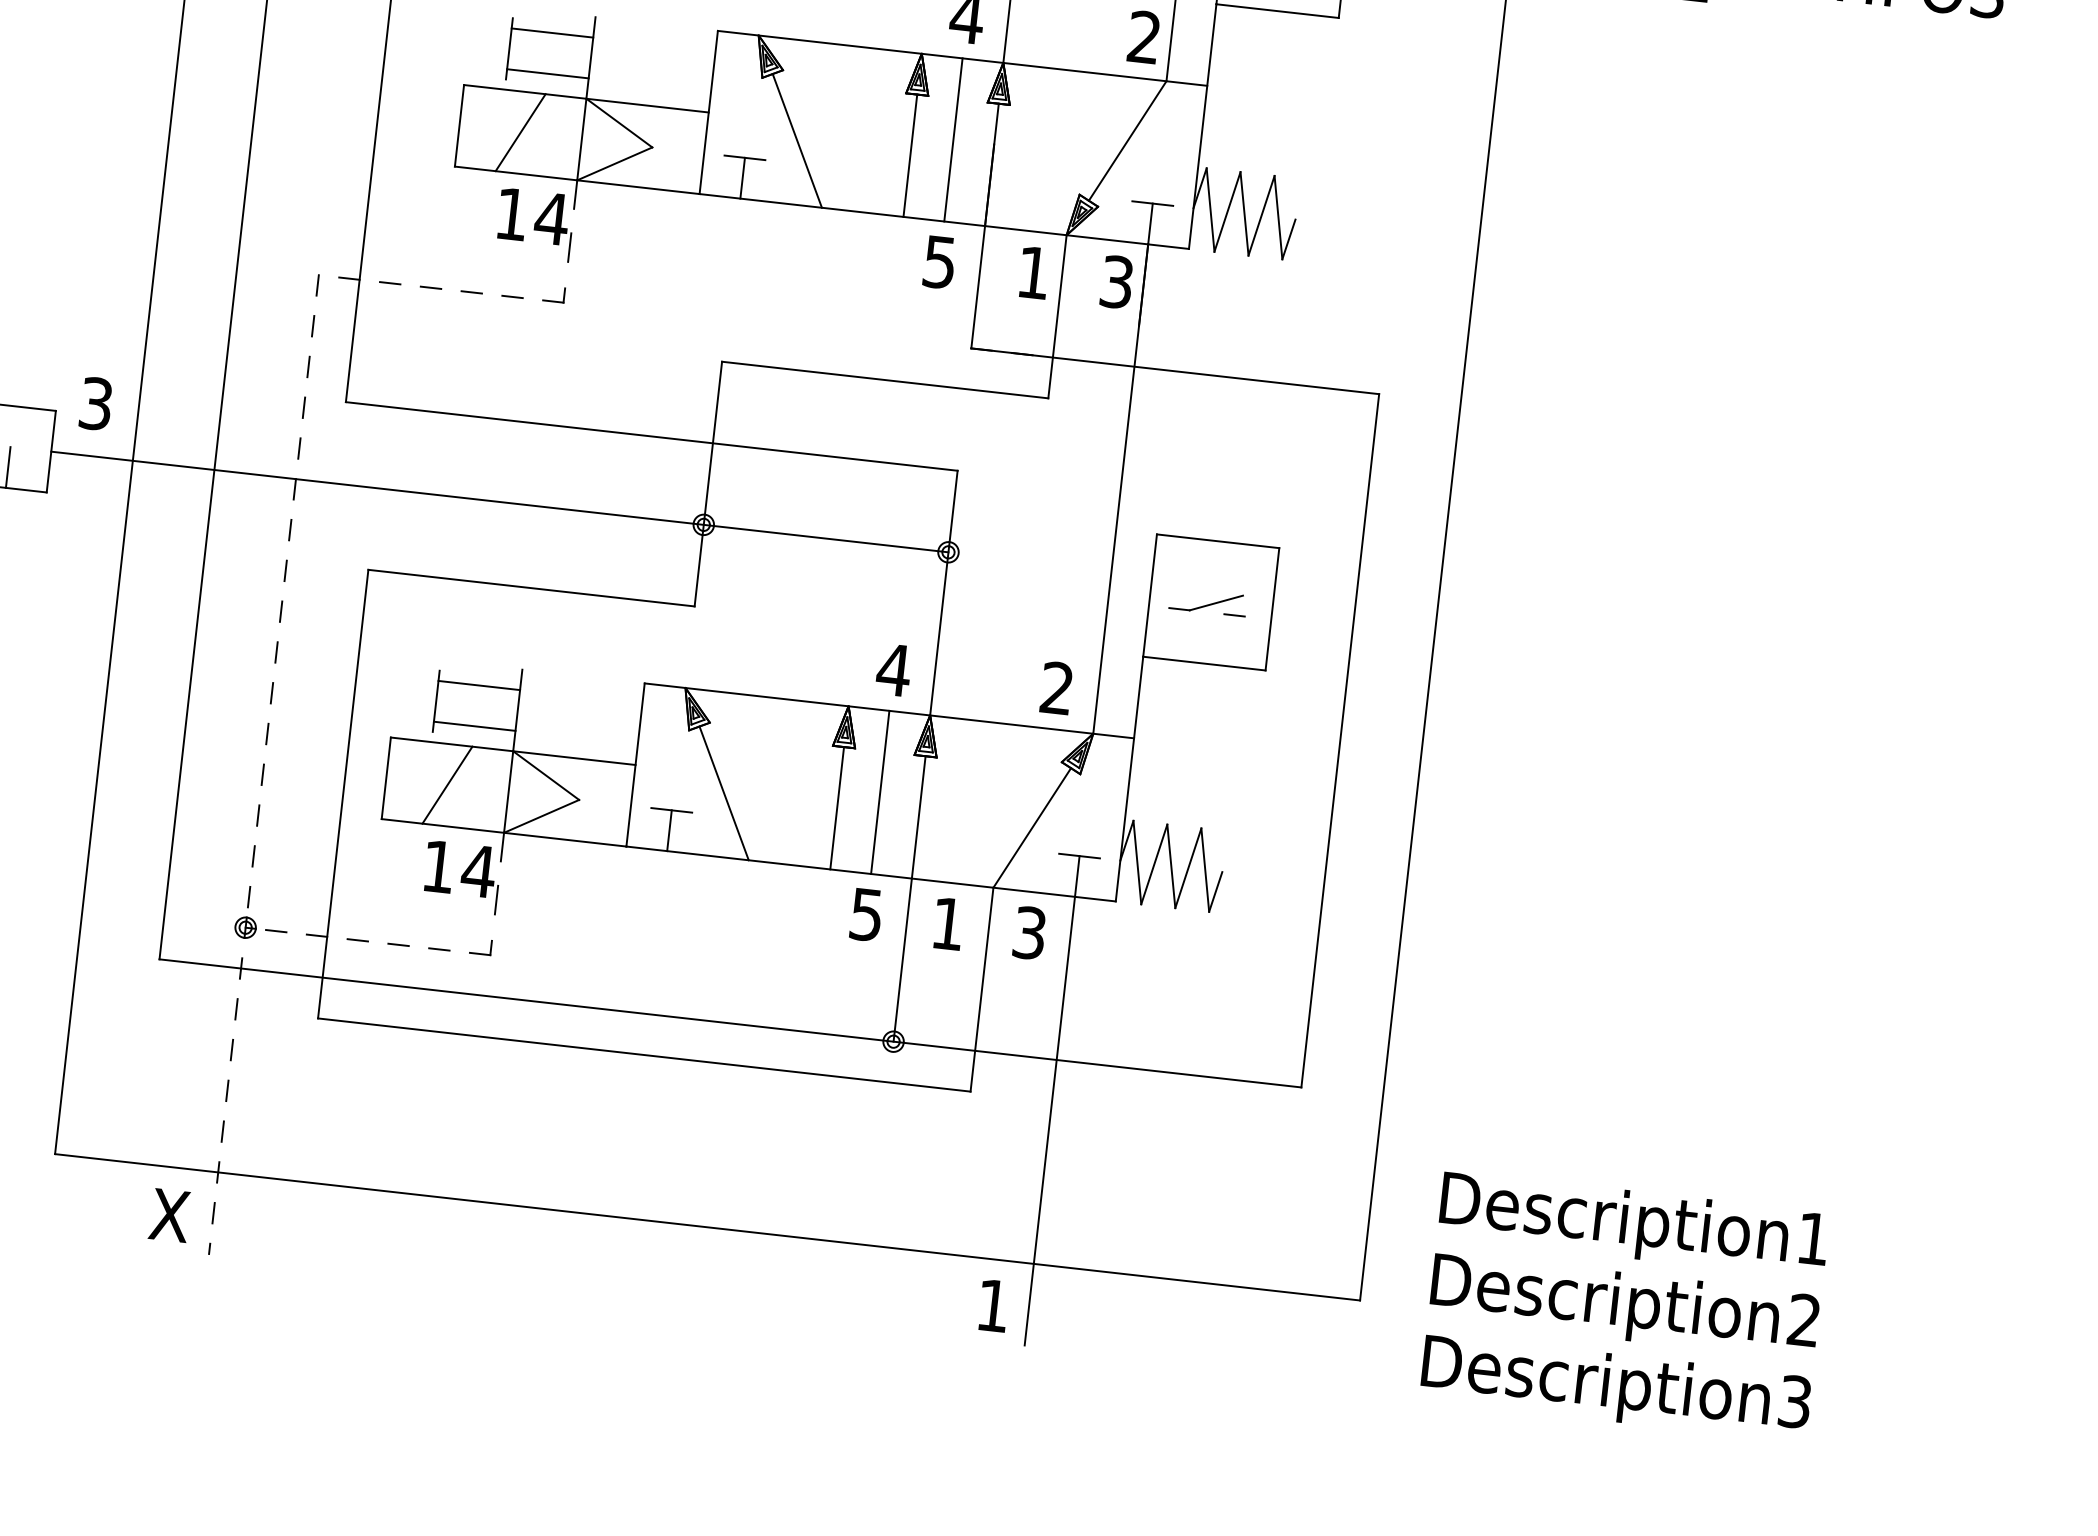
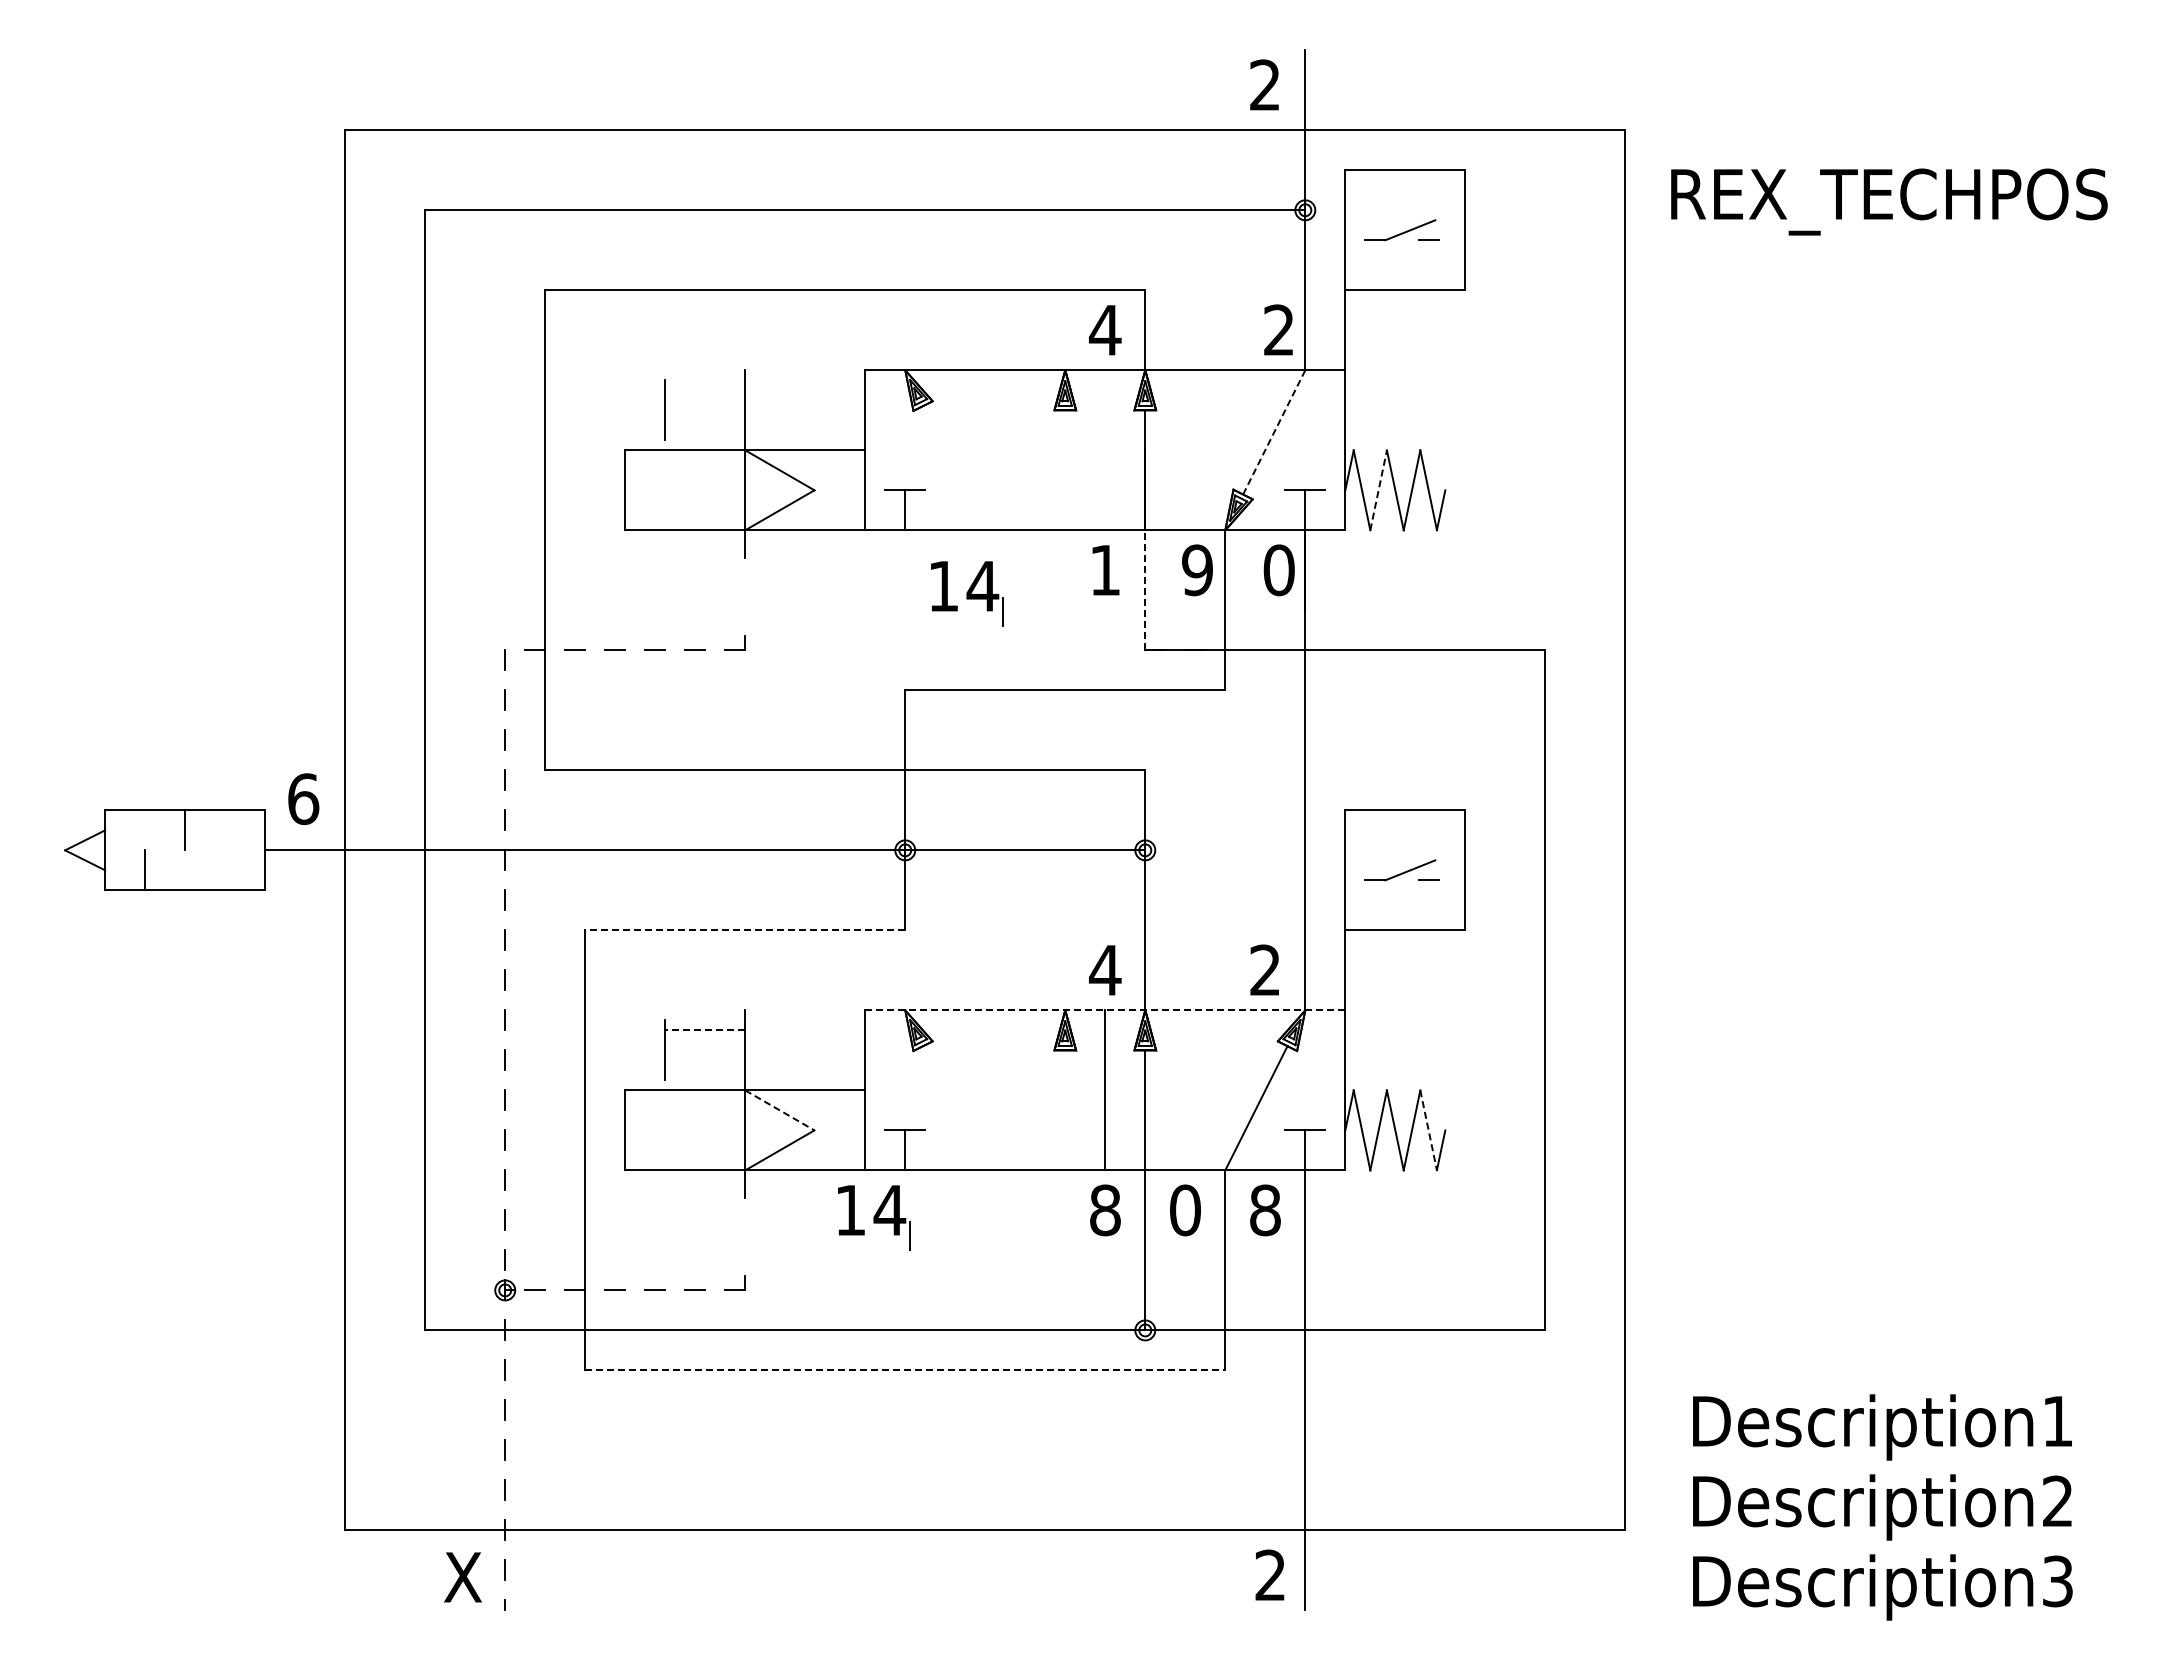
line: (552, 33) -> (705, 390), removed
line: (548, 74) -> (705, 430), removed
line: (520, 132) -> (685, 490), removed
line: (953, 140) -> (1105, 450), removed
line: (797, 141) -> (954, 468), removed
line: (1127, 141) -> (1274, 432), solid -> dashed
line: (910, 155) -> (1065, 470), removed
line: (1227, 212) -> (1378, 490), solid -> dashed
part: (535, 224) -> (967, 593), moved
text: (938, 262) -> (1104, 570), 5 -> 1
text: (1033, 272) -> (1197, 570), 1 -> 9
text: (1116, 282) -> (1278, 570), 3 -> 0
line: (978, 286) -> (1145, 589), solid -> dashed
text: (96, 404) -> (303, 799), 3 -> 6
line: (8, 467) -> (225, 870), removed
line: (530, 588) -> (744, 930), solid -> dashed
line: (478, 685) -> (704, 1030), solid -> dashed
line: (889, 711) -> (1105, 1010), solid -> dashed
line: (474, 726) -> (705, 1070), removed
line: (545, 775) -> (779, 1110), solid -> dashed
line: (447, 785) -> (685, 1130), removed
line: (724, 793) -> (954, 1108), removed
line: (837, 808) -> (1065, 1110), removed
line: (1205, 870) -> (1428, 1130), solid -> dashed
part: (462, 876) -> (874, 1217), moved
text: (866, 914) -> (1105, 1210), 5 -> 8
text: (948, 924) -> (1185, 1210), 1 -> 0
text: (1029, 933) -> (1265, 1210), 3 -> 8
line: (644, 1055) -> (905, 1370), solid -> dashed
text: (992, 1304) -> (1269, 1574), 1 -> 2

